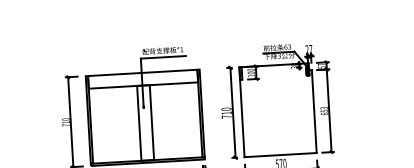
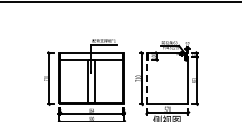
line: (242, 111) -> (147, 78), solid -> dashed

